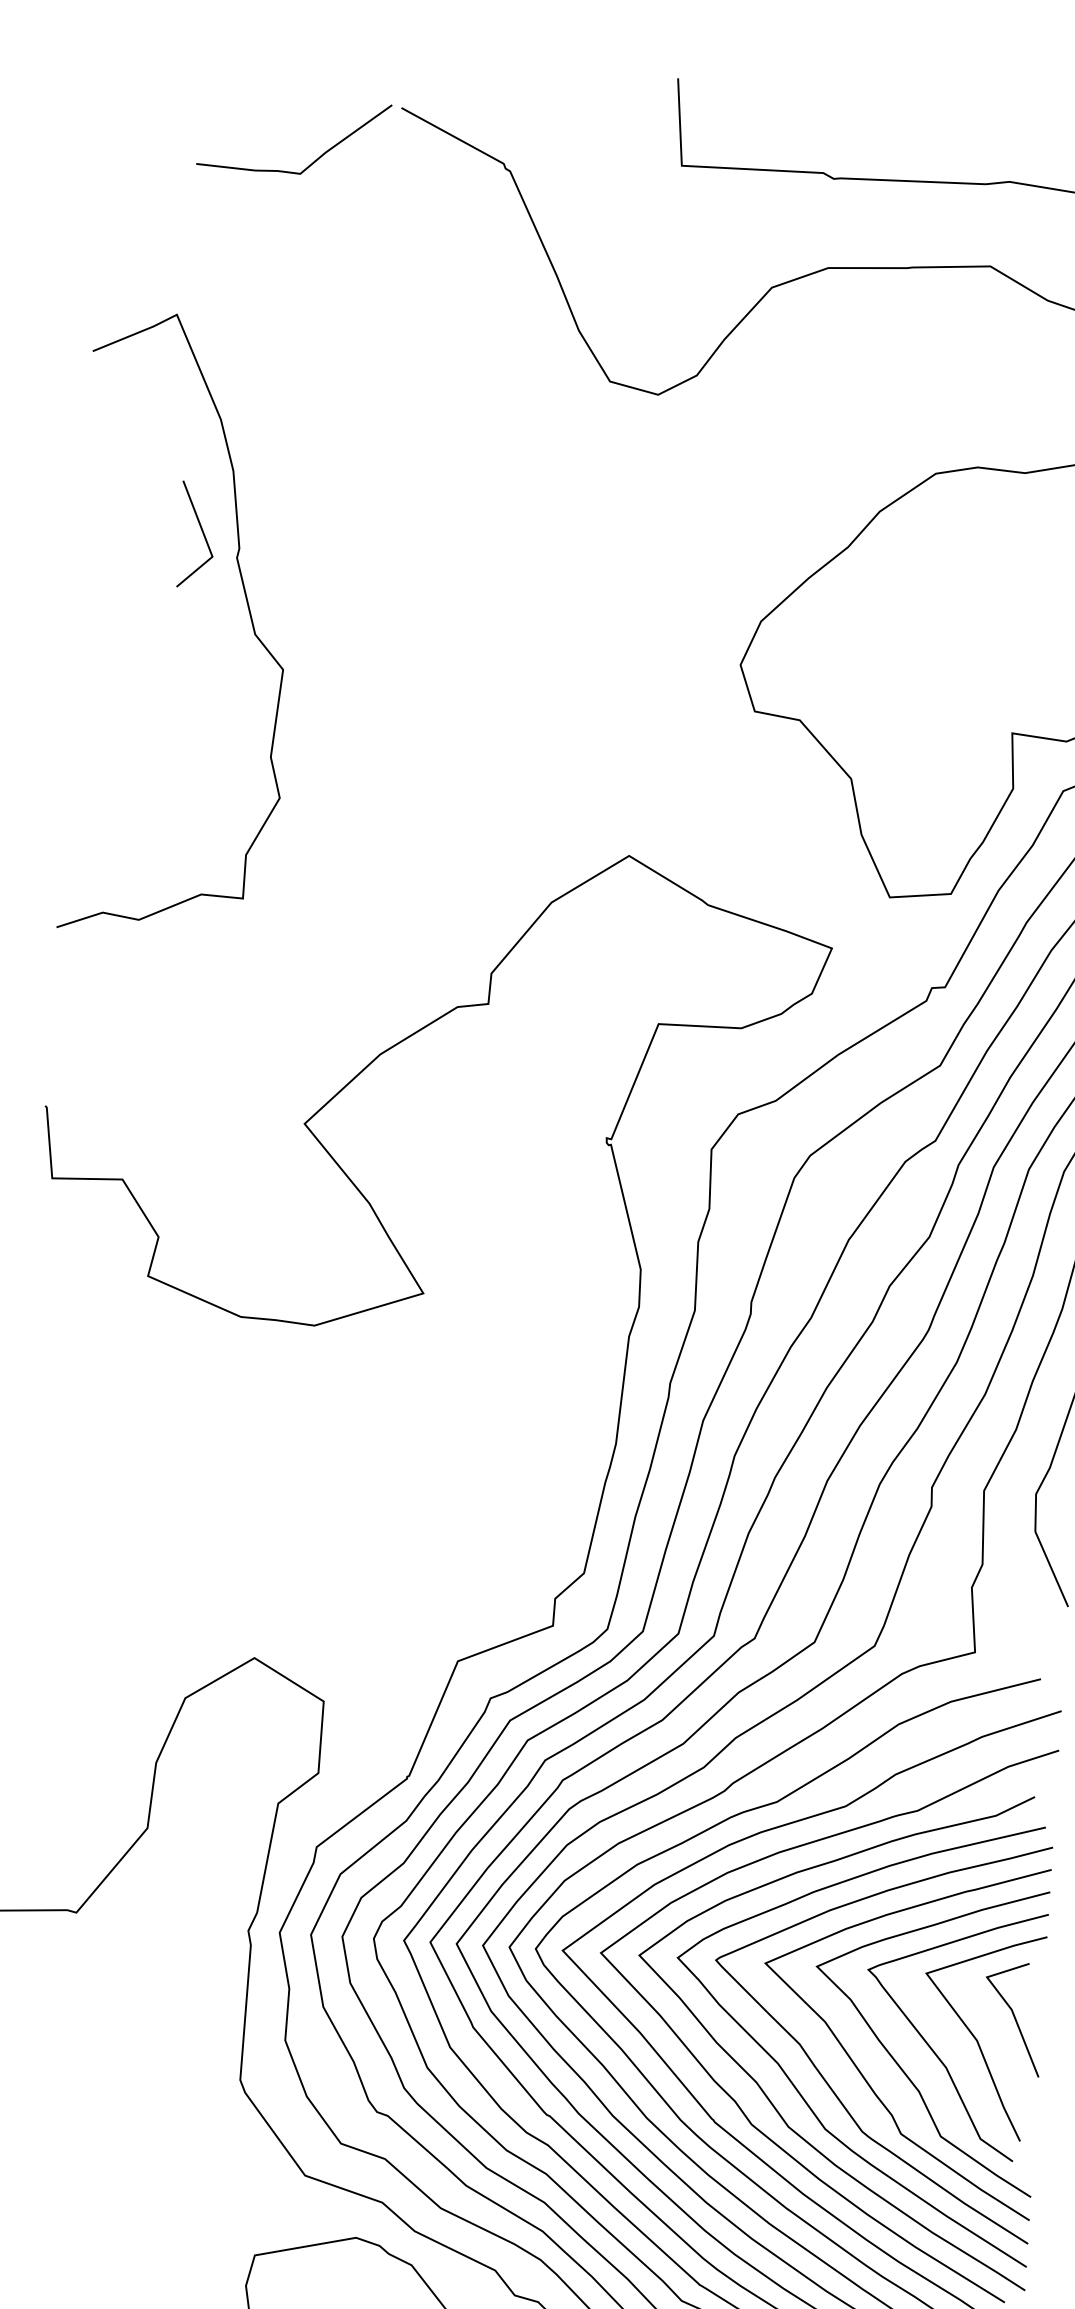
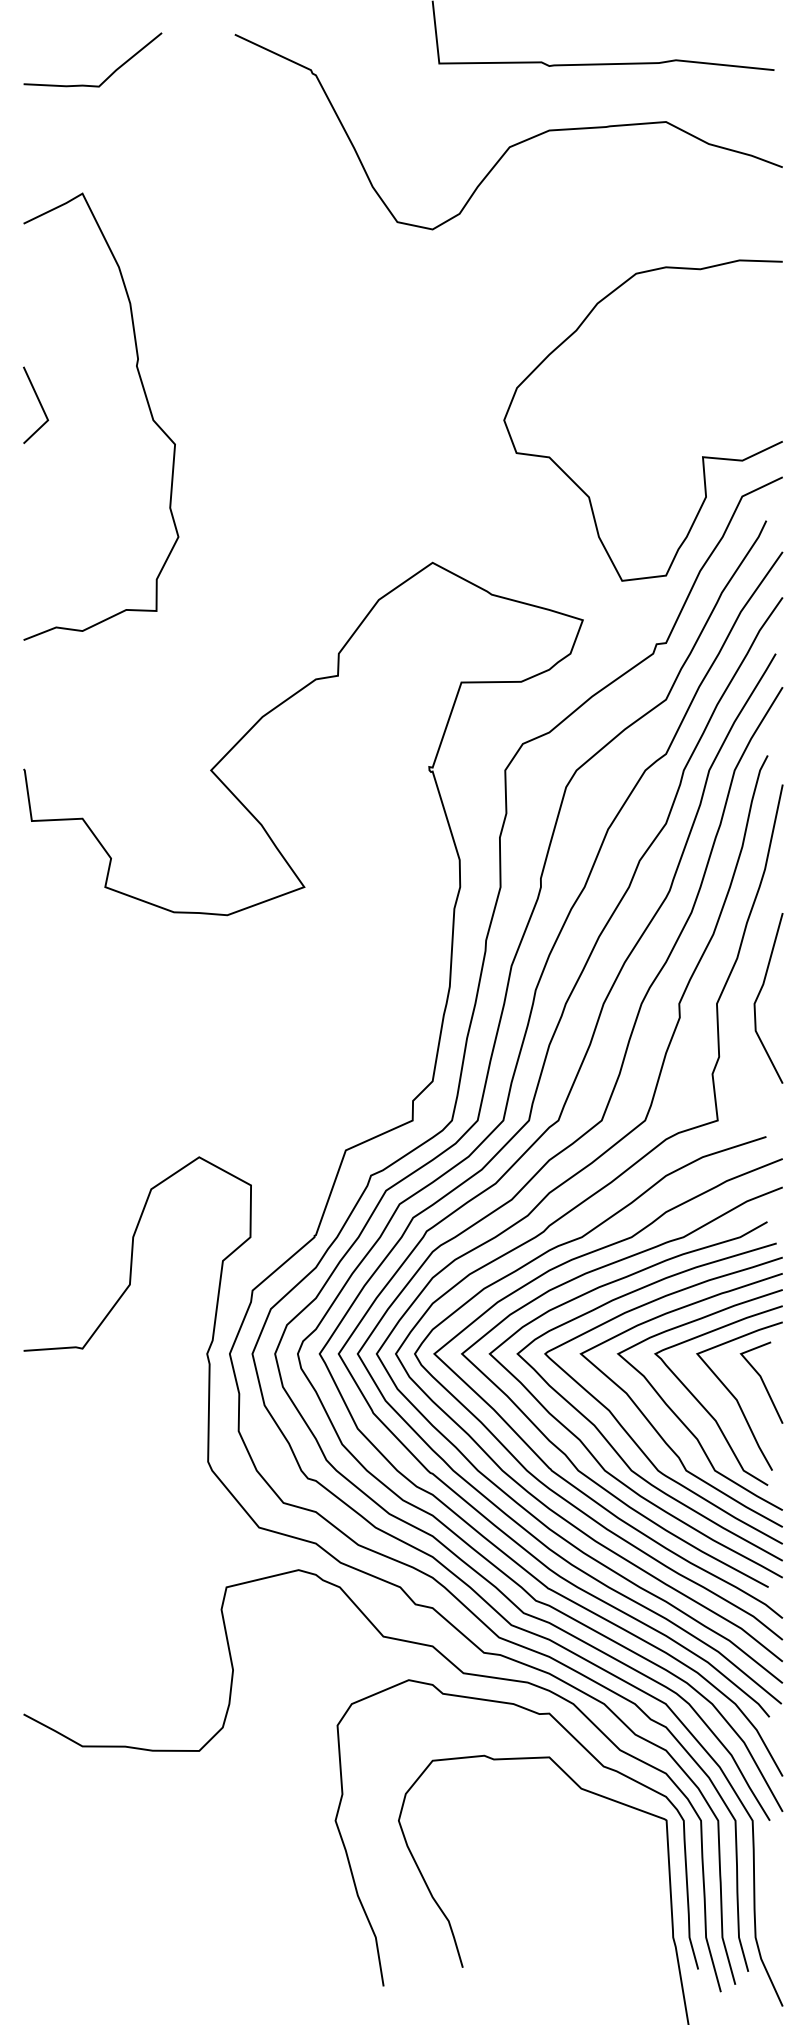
curve: (315, 159) -> (109, 75), moved
line: (201, 534) -> (39, 404), moved

